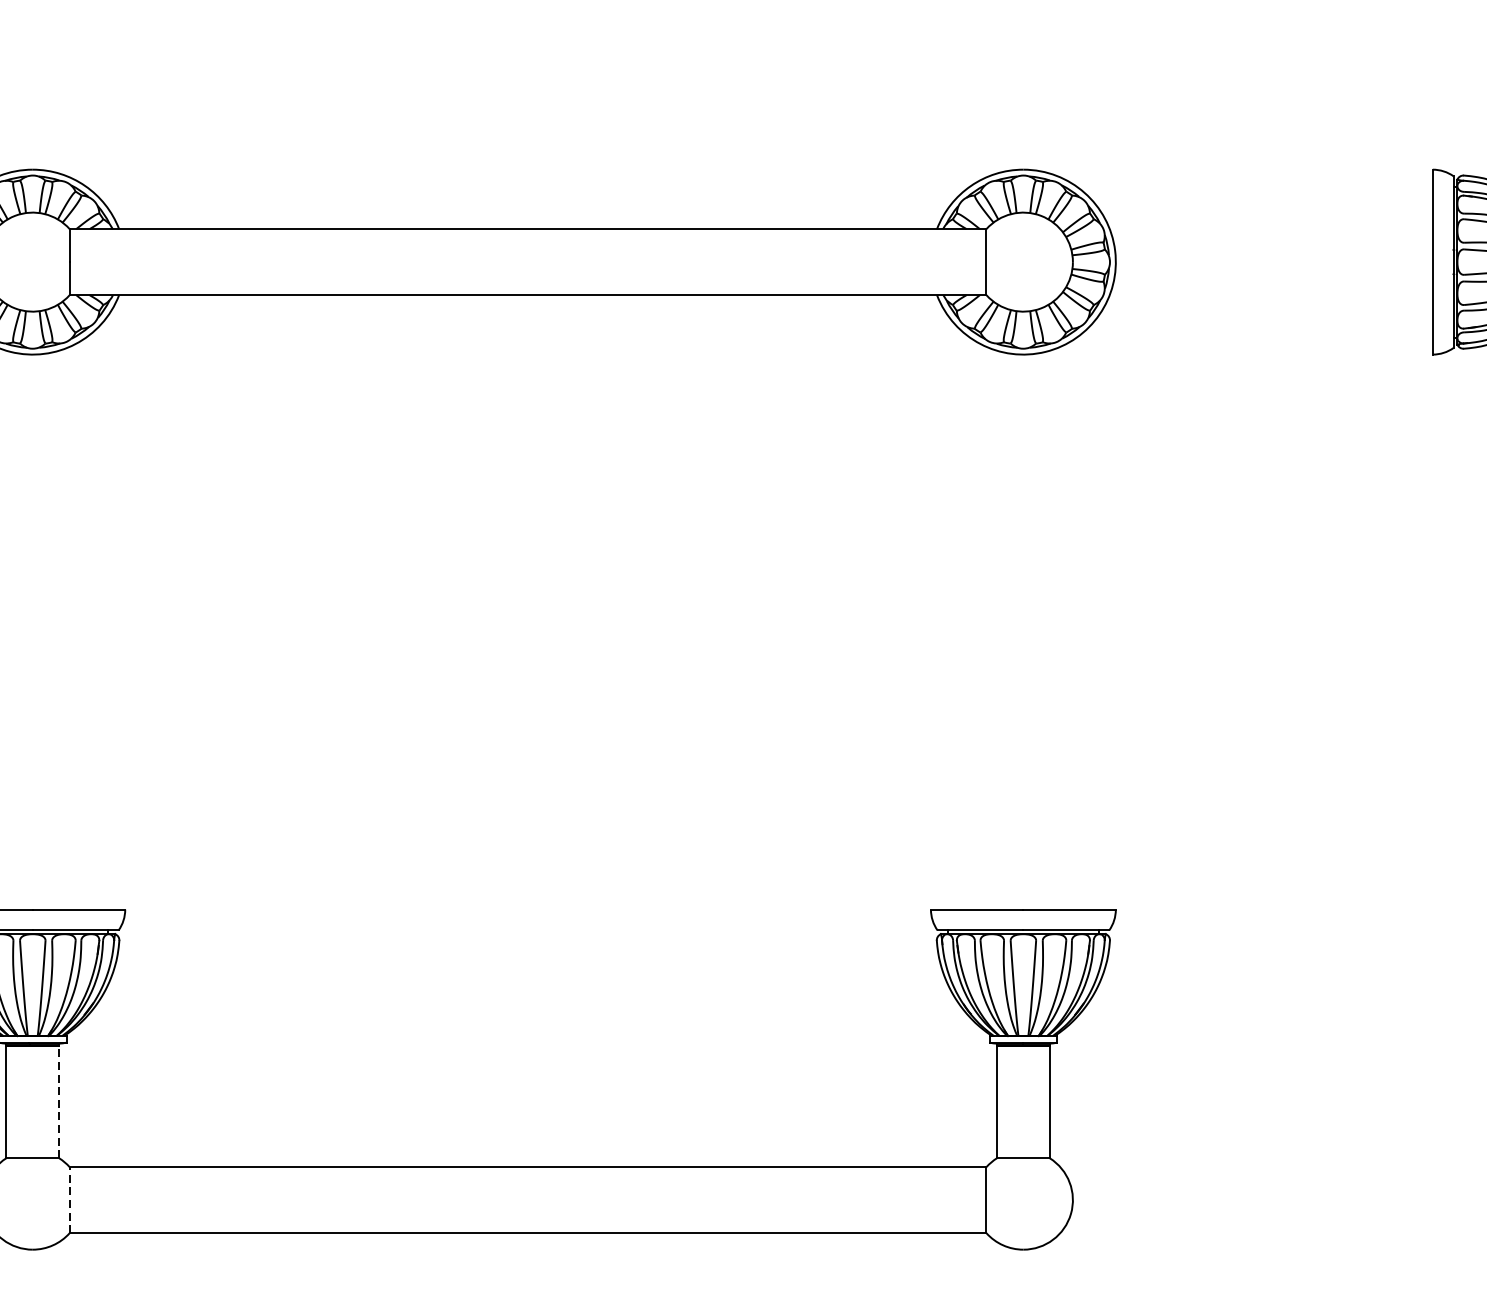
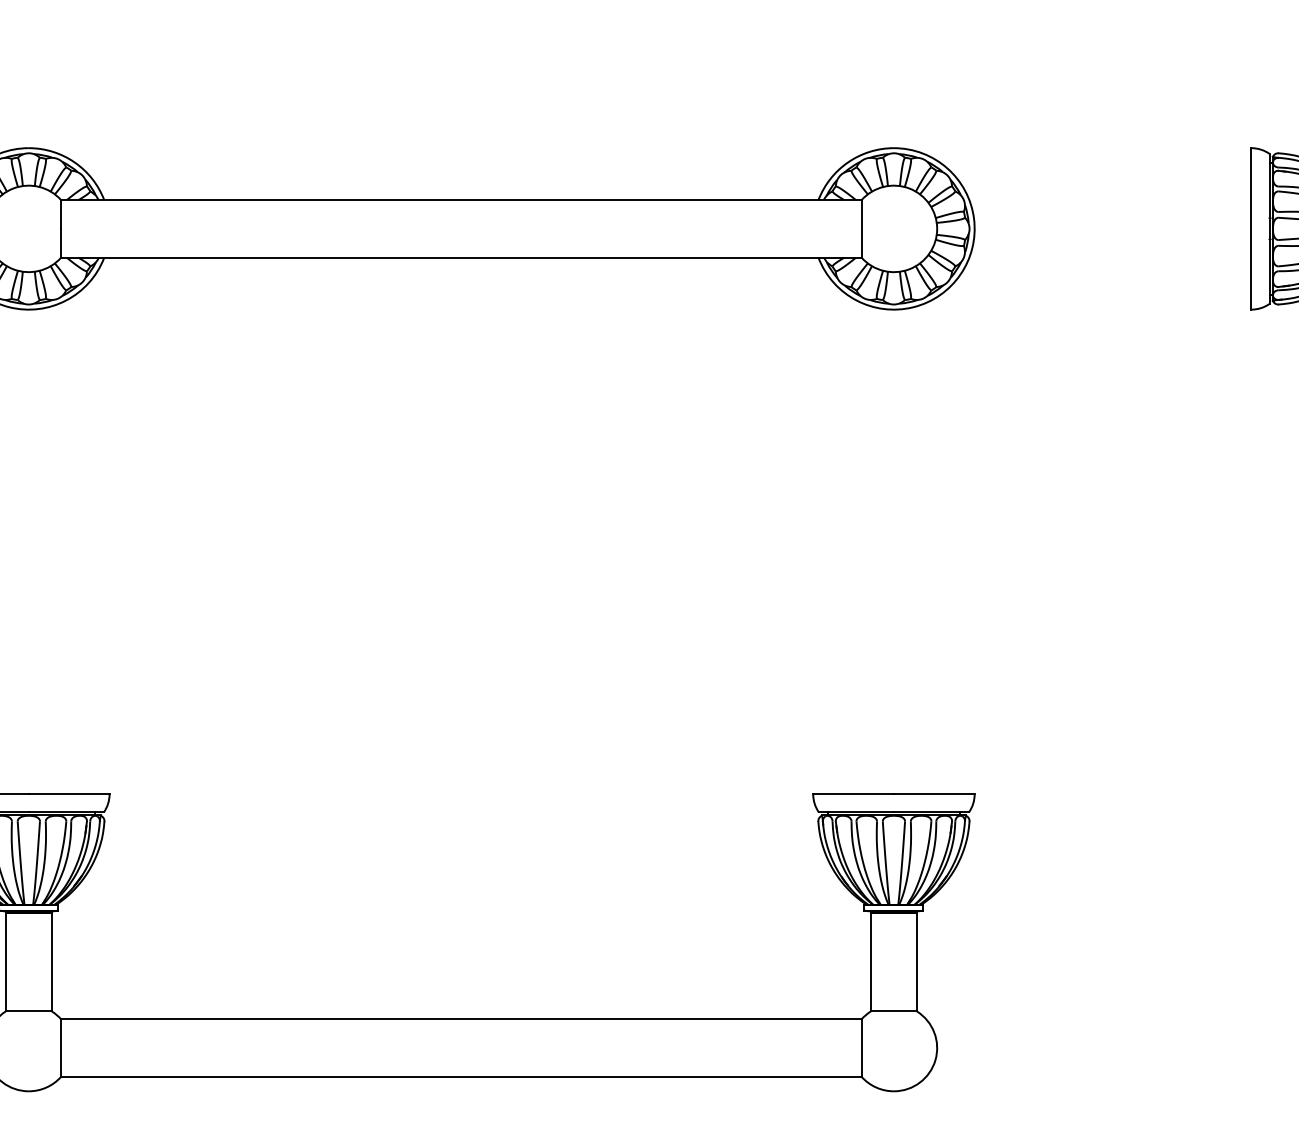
line: (58, 1101) -> (51, 961), dashed -> solid
line: (70, 1200) -> (61, 1048), dashed -> solid

